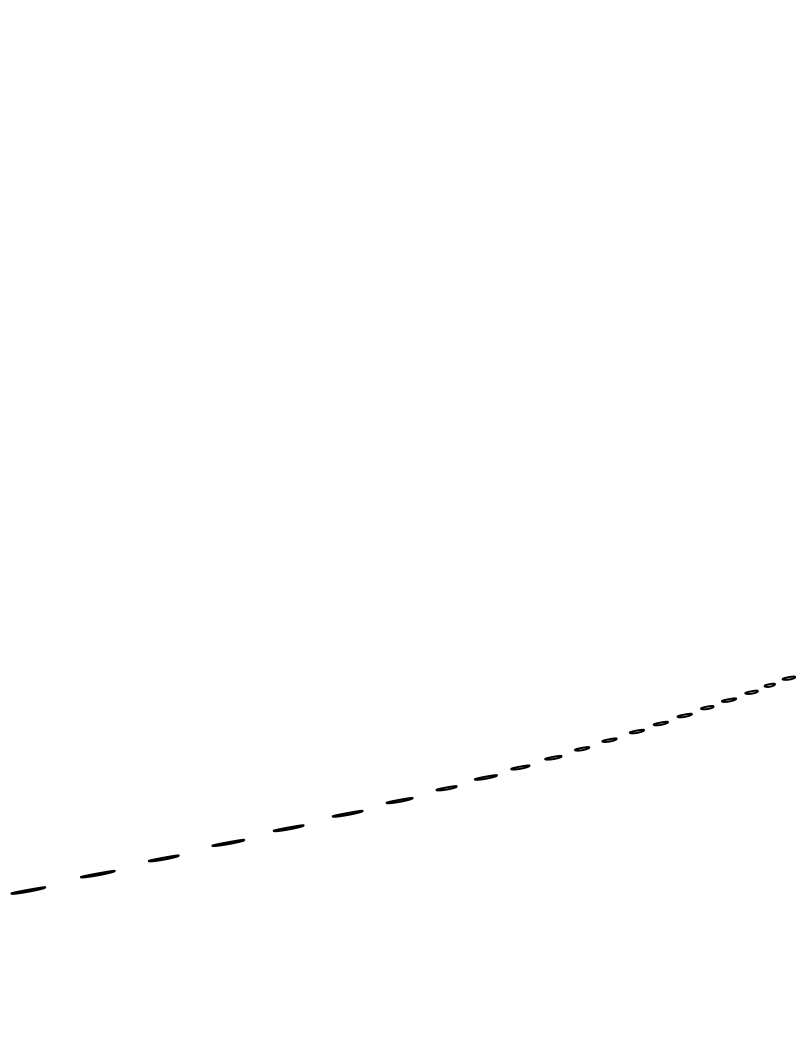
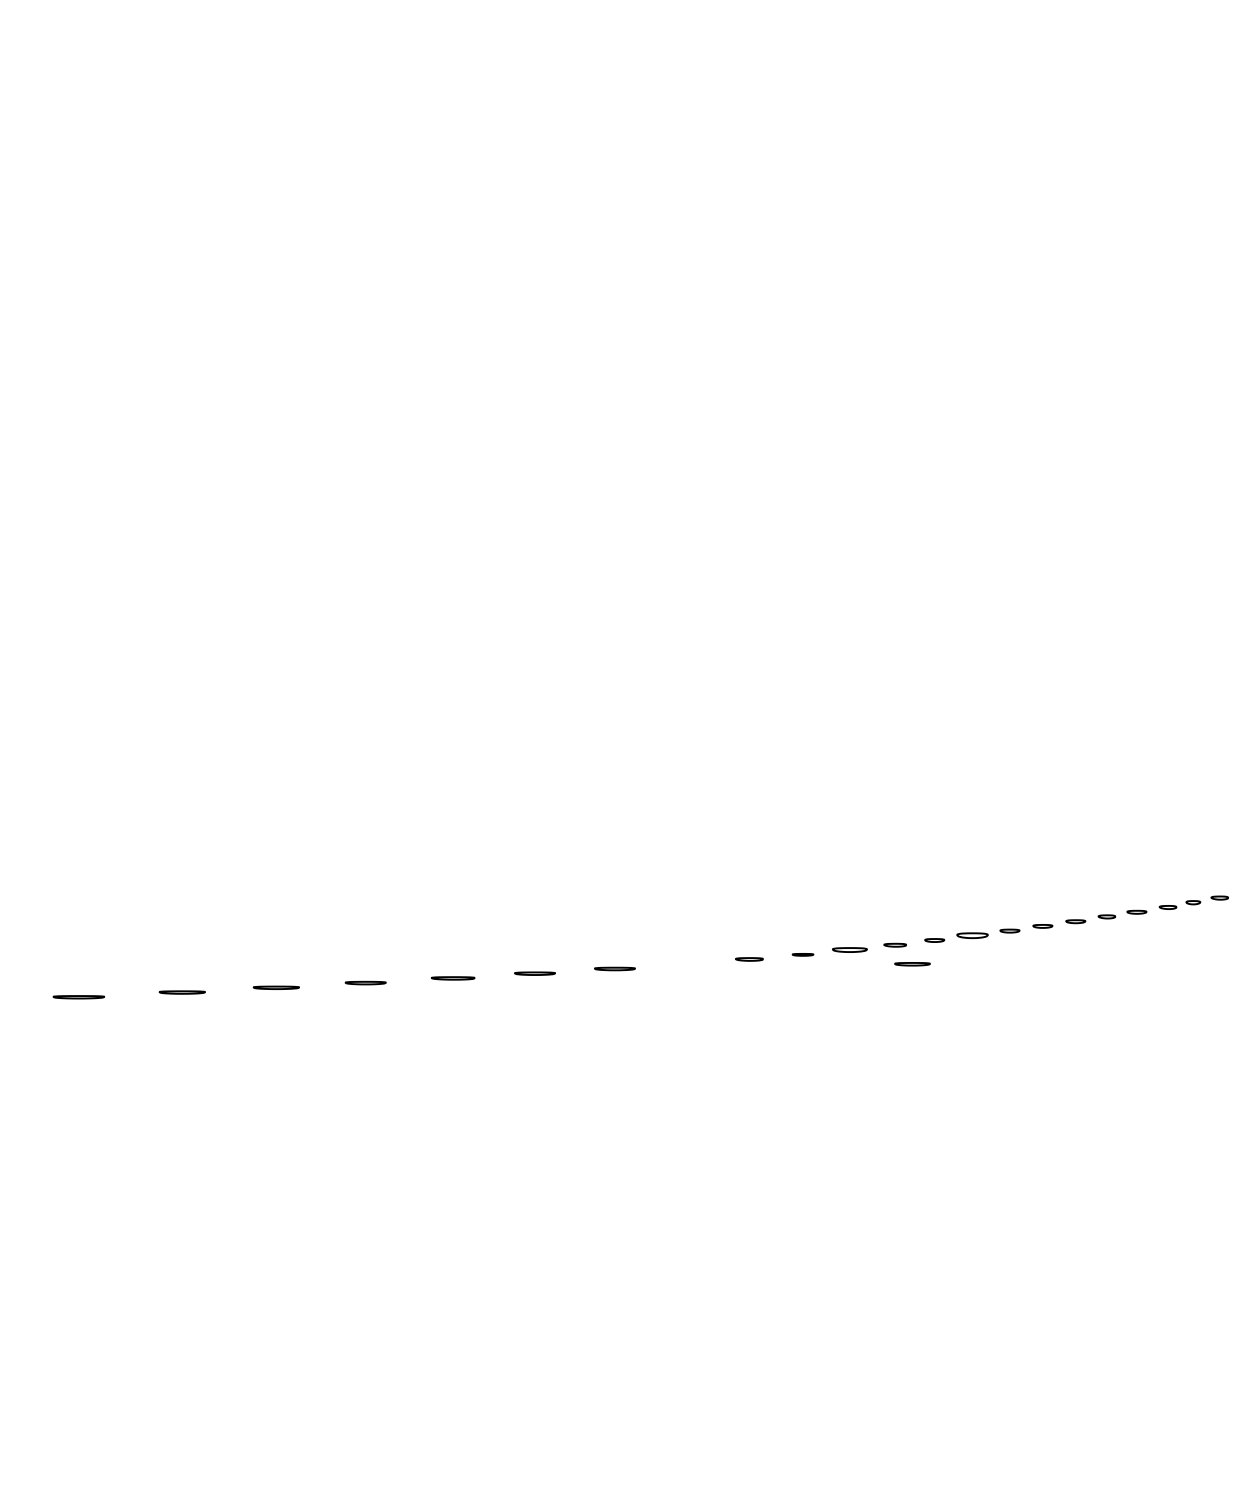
part: (608, 740) -> (971, 935), size x1.6
part: (520, 767) -> (850, 949), size x1.4
part: (485, 777) -> (802, 954), size x0.7
line: (399, 800) -> (912, 964), moved

